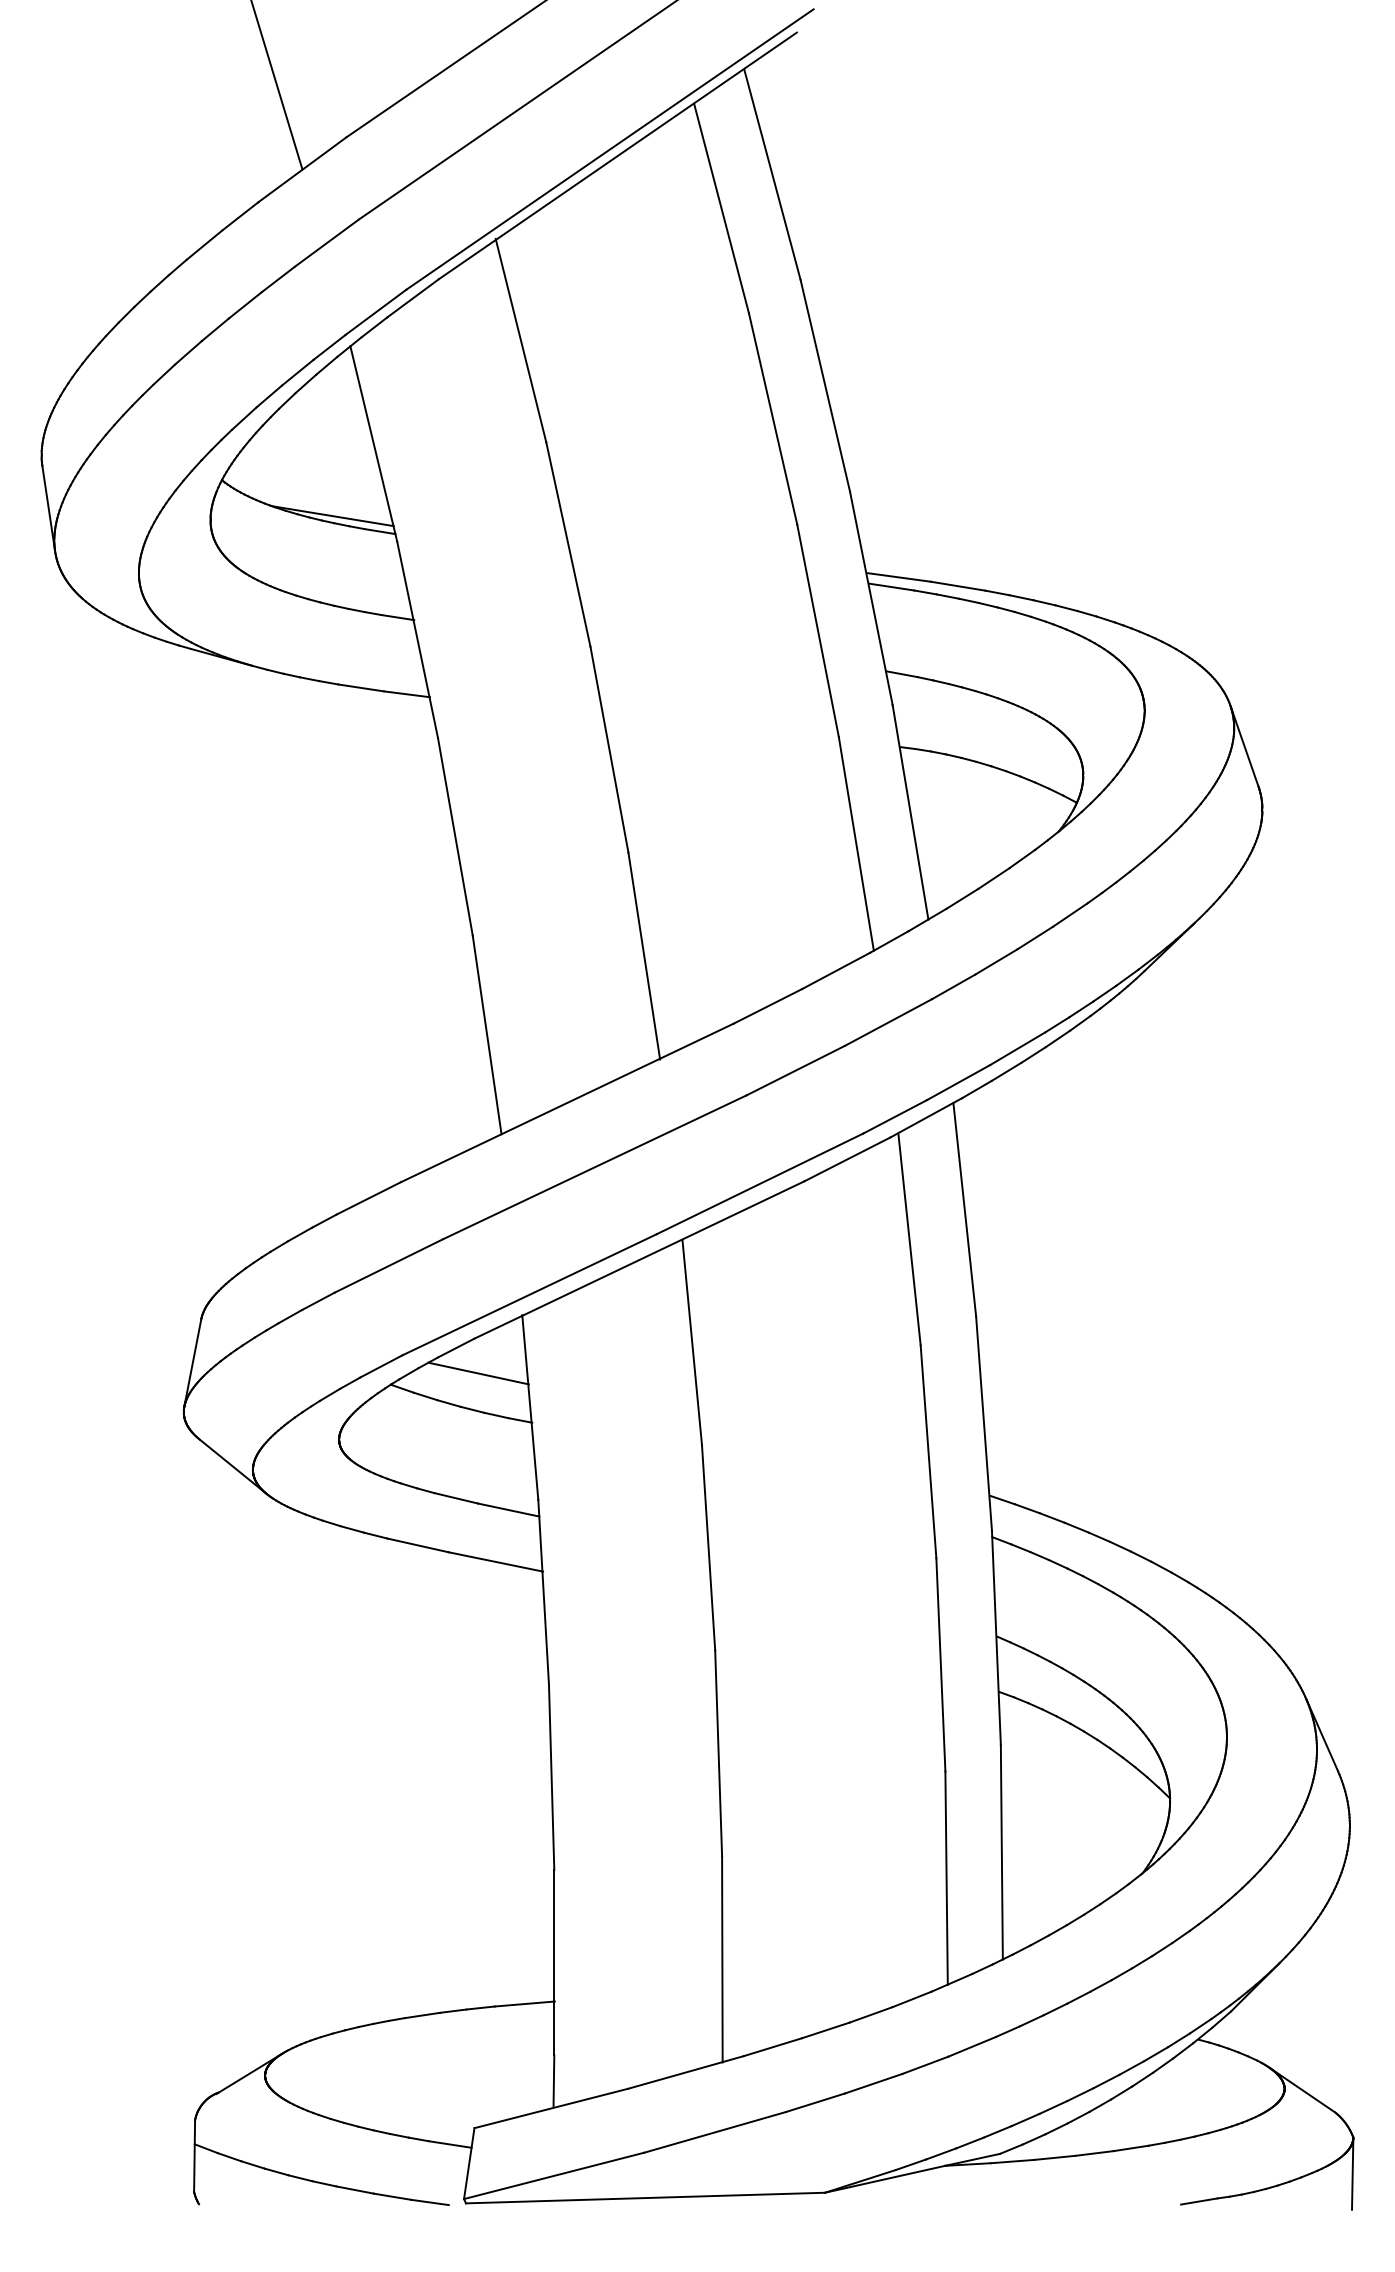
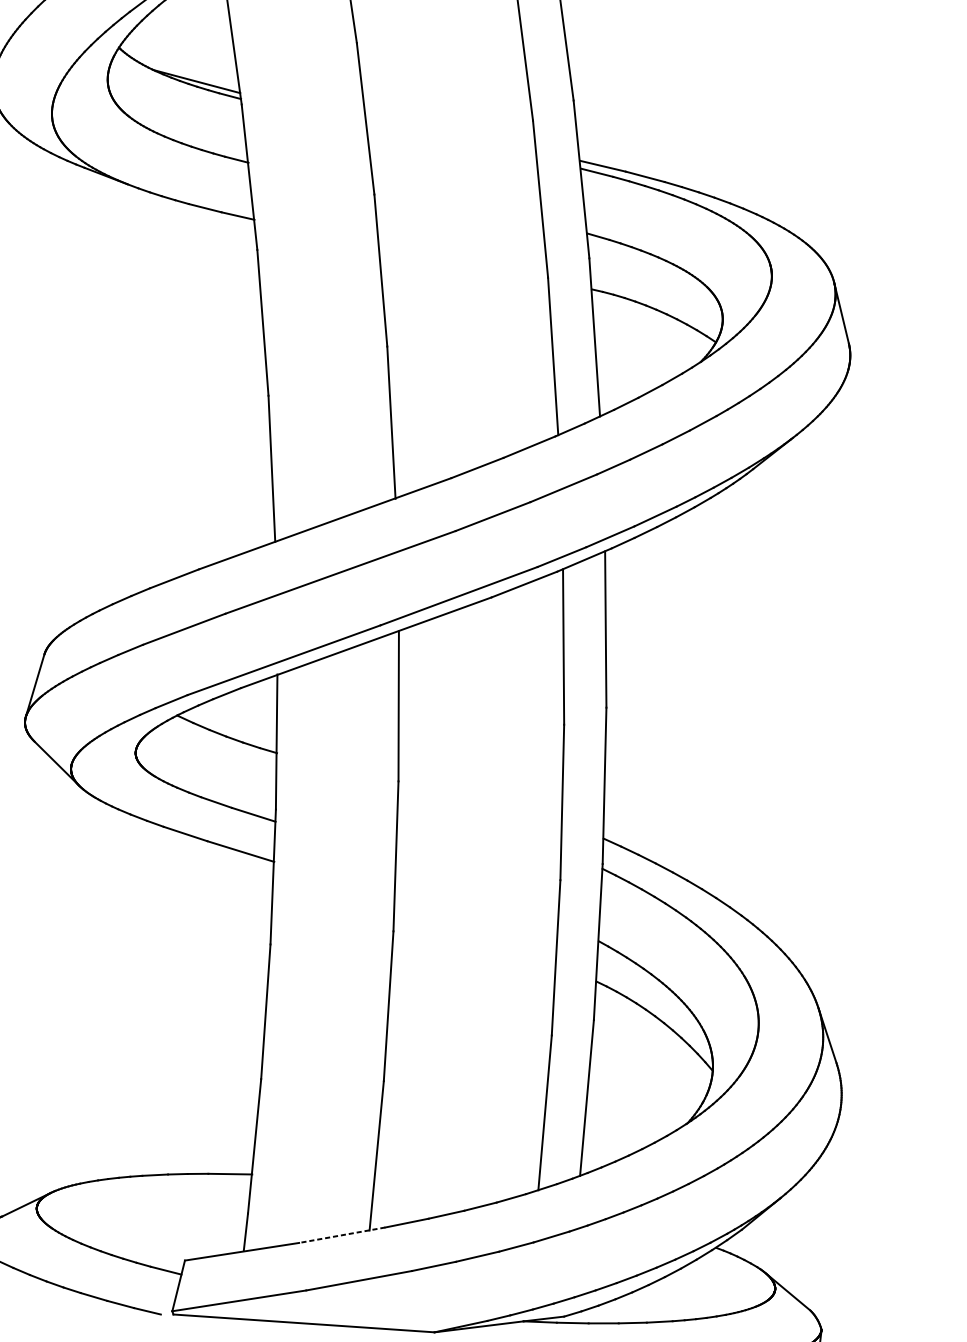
line: (478, 1373) -> (241, 713), removed
line: (685, 2072) -> (341, 1235), solid -> dashed

